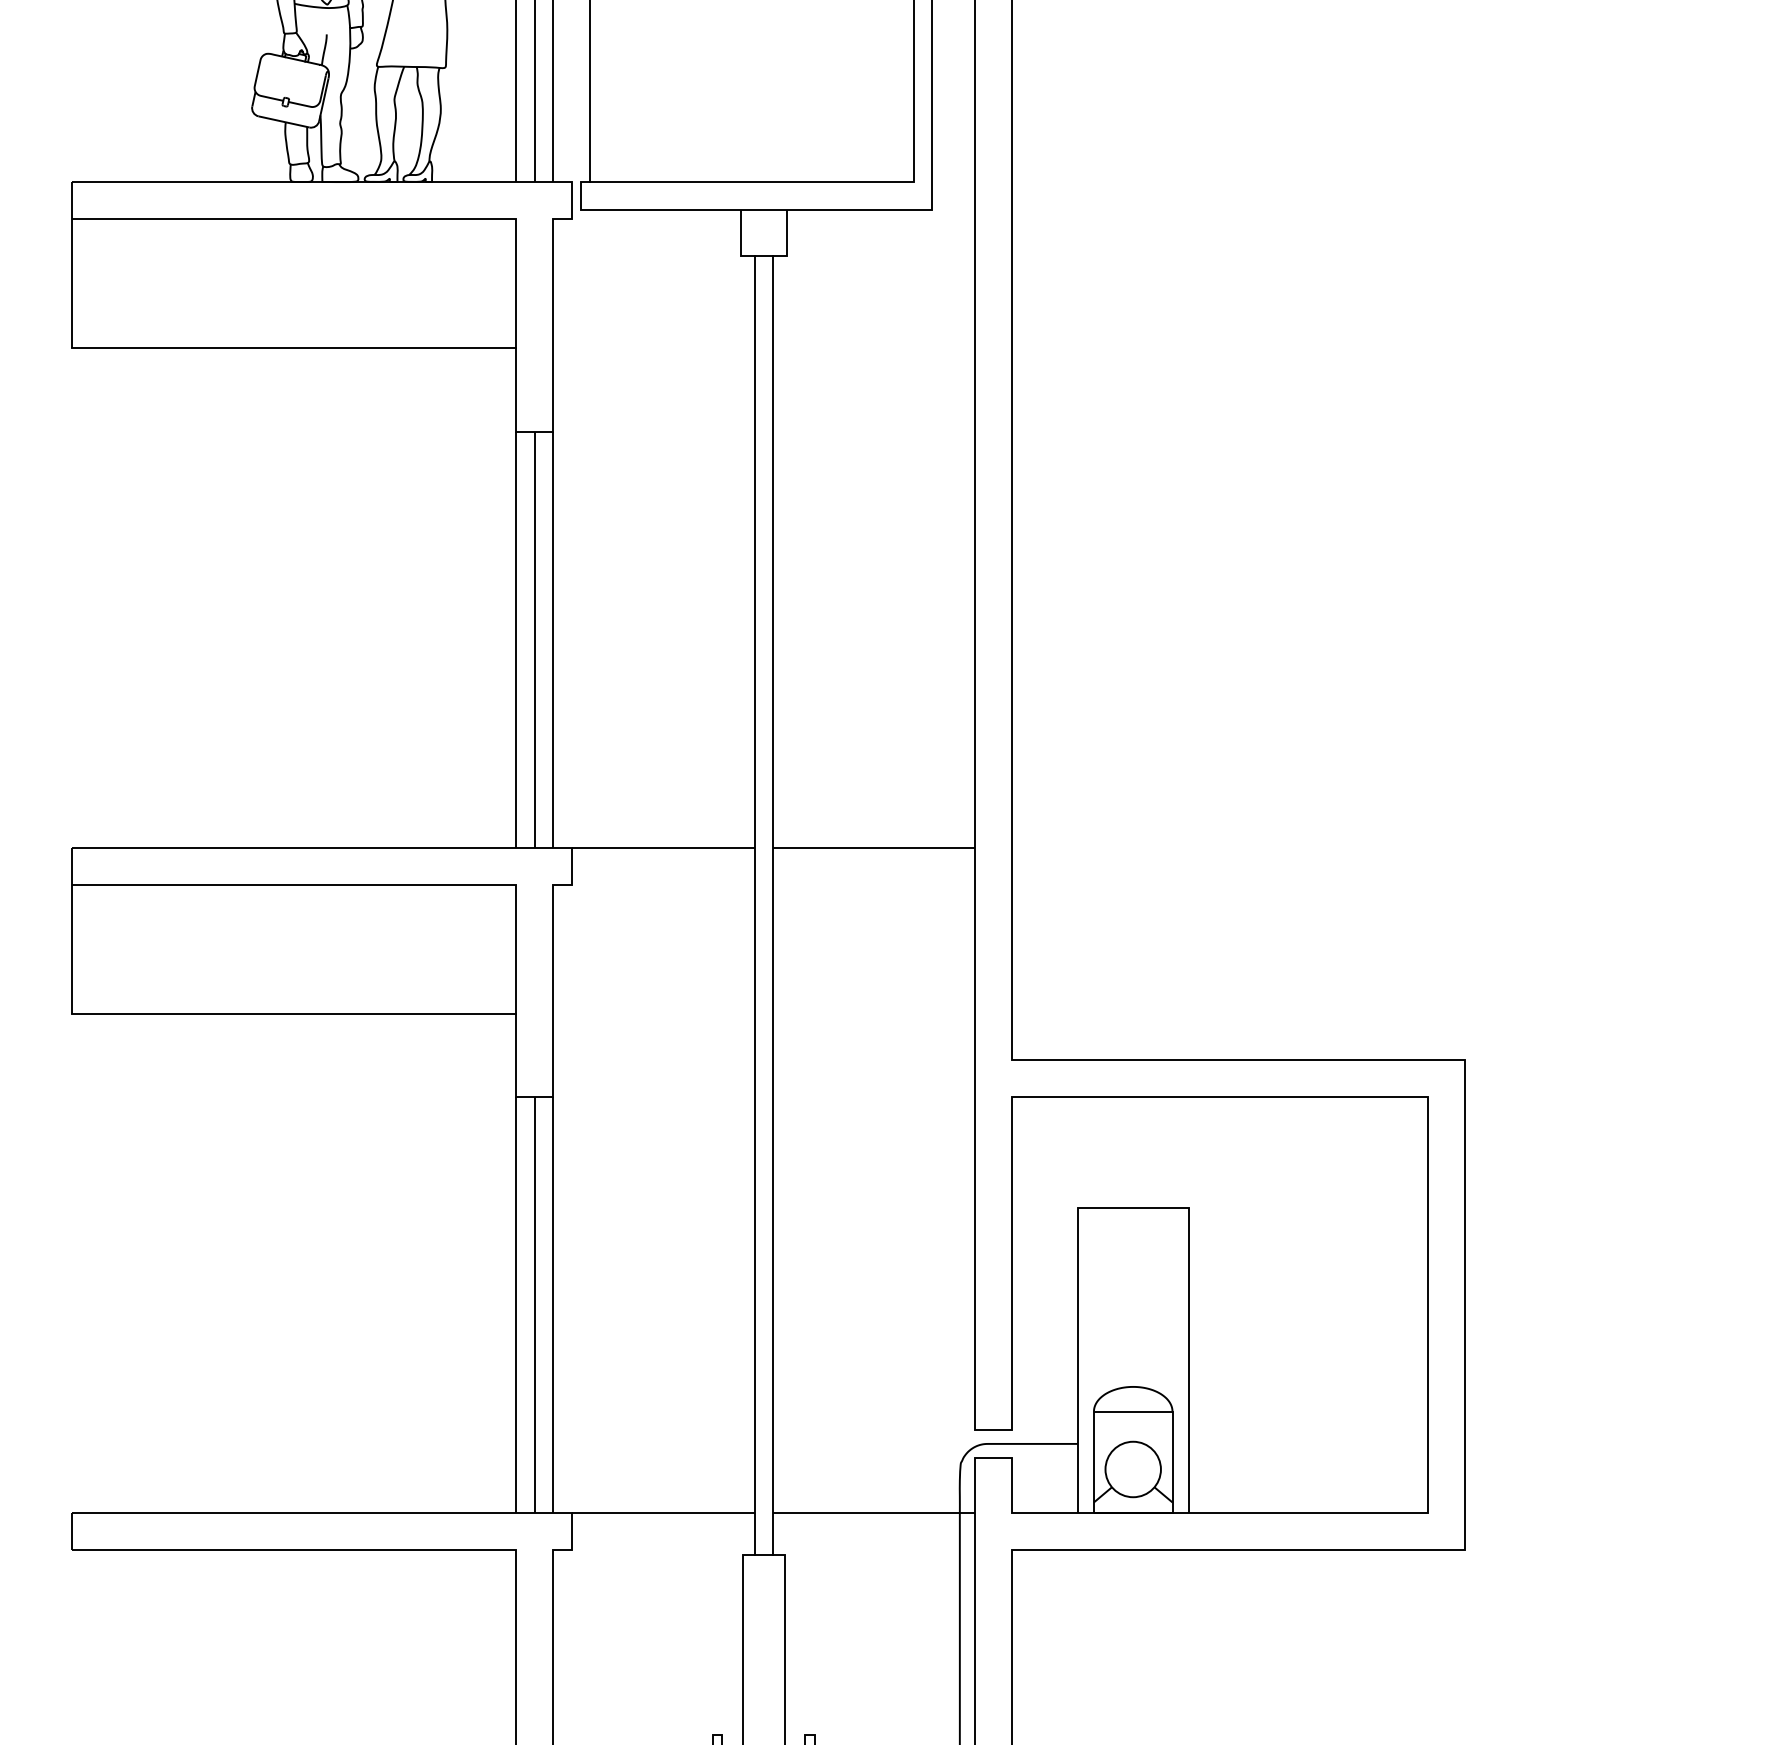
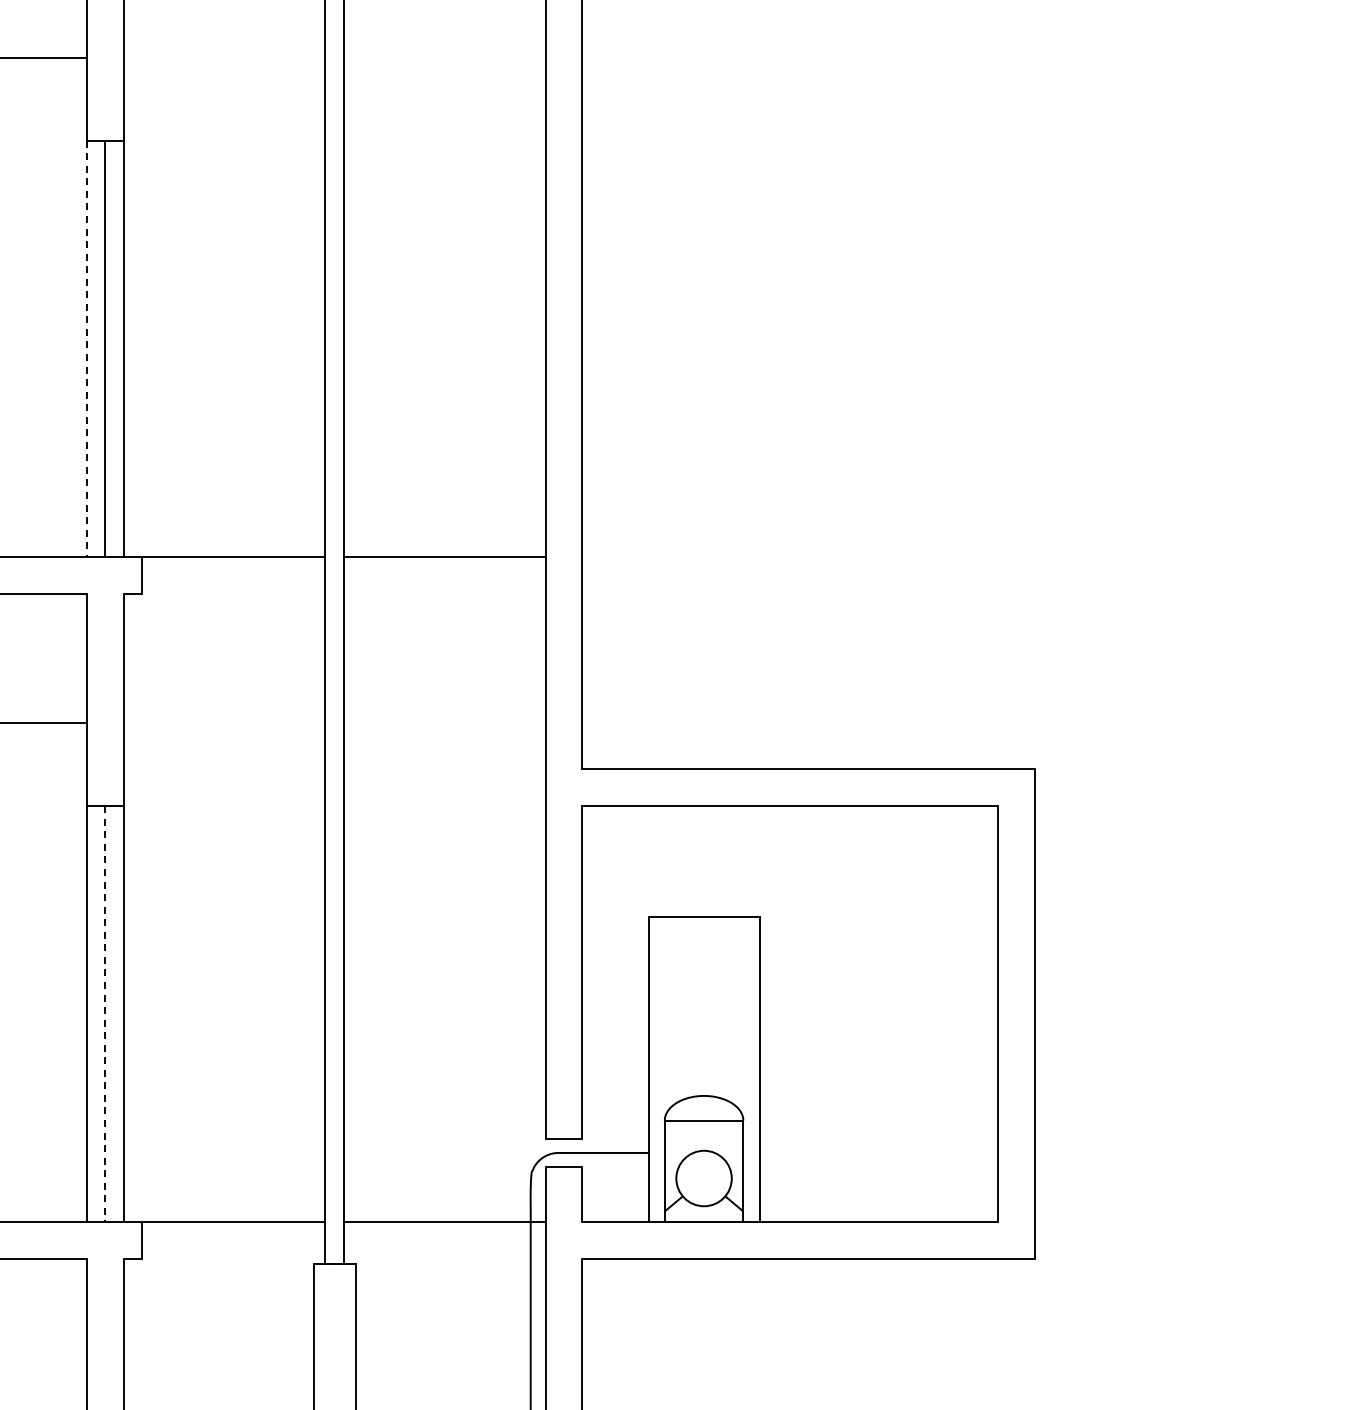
line: (516, 639) -> (87, 348), solid -> dashed
line: (534, 1305) -> (105, 1014), solid -> dashed

